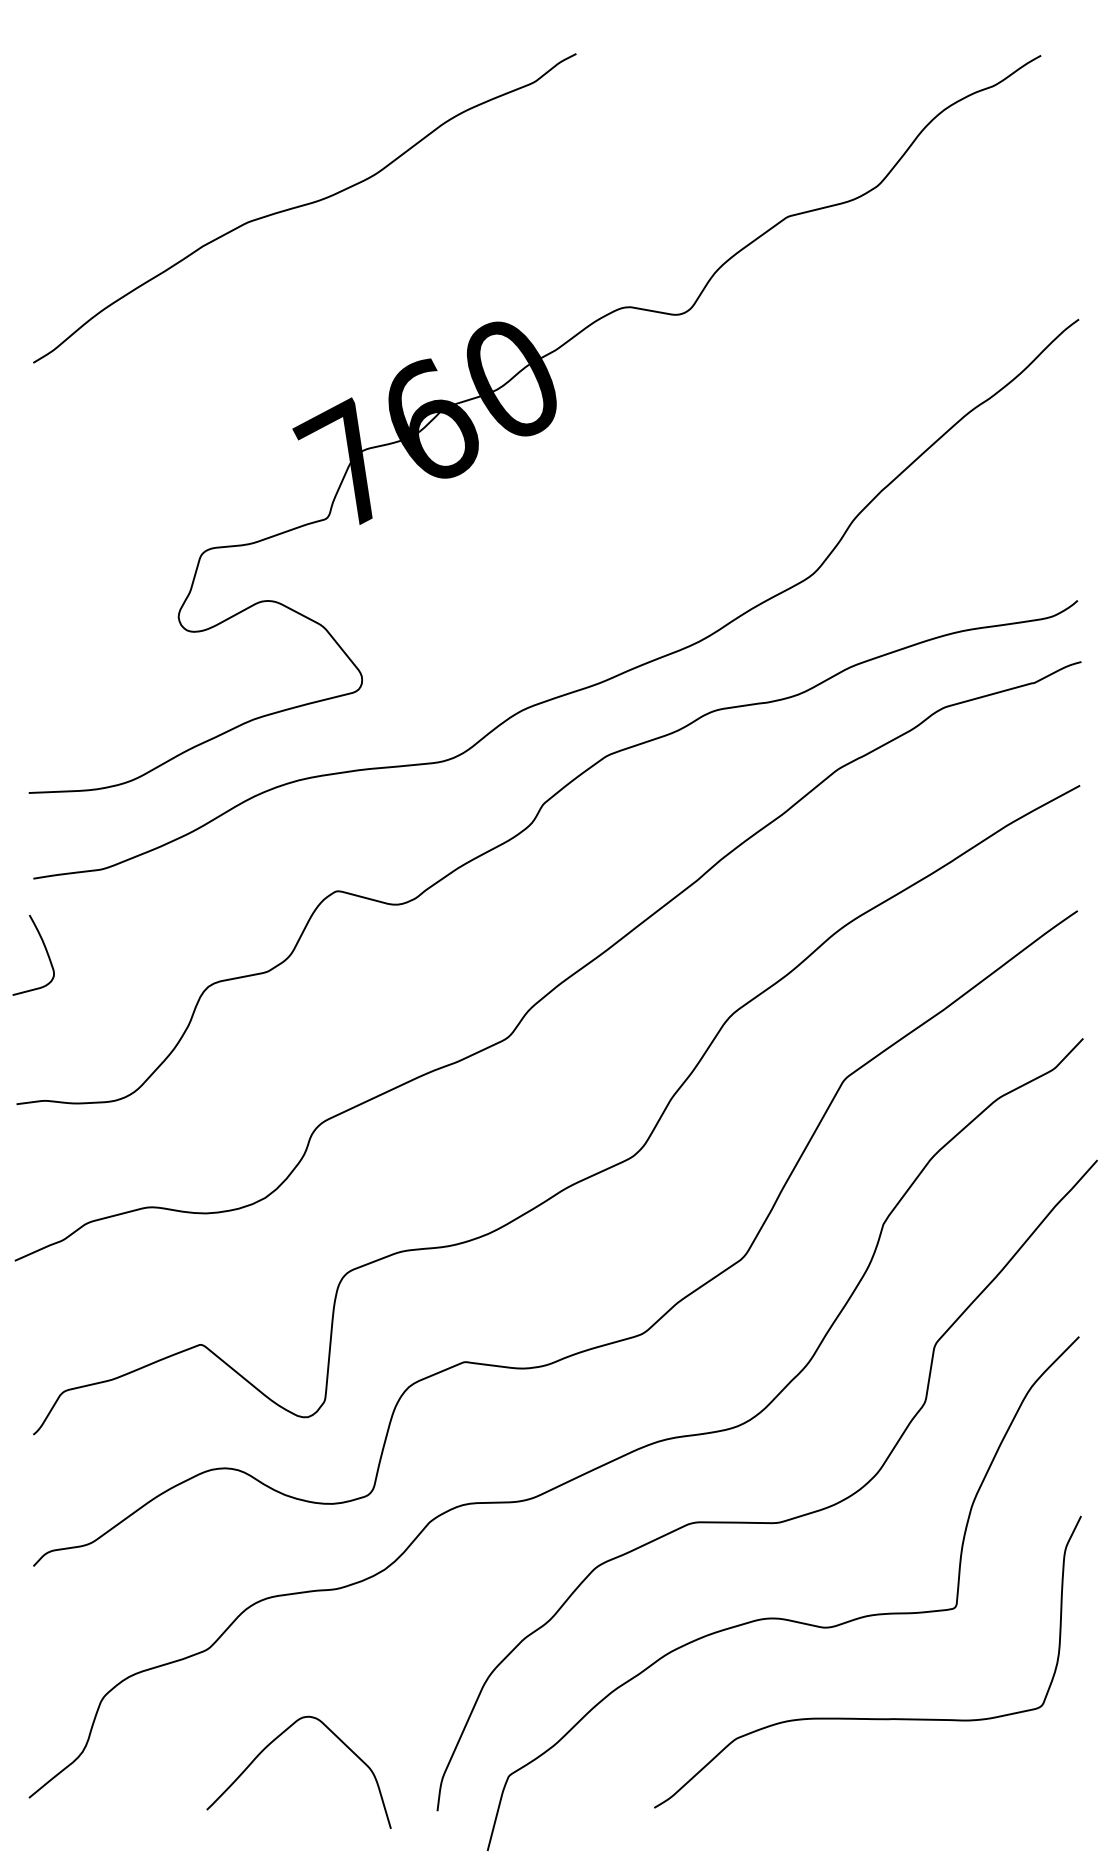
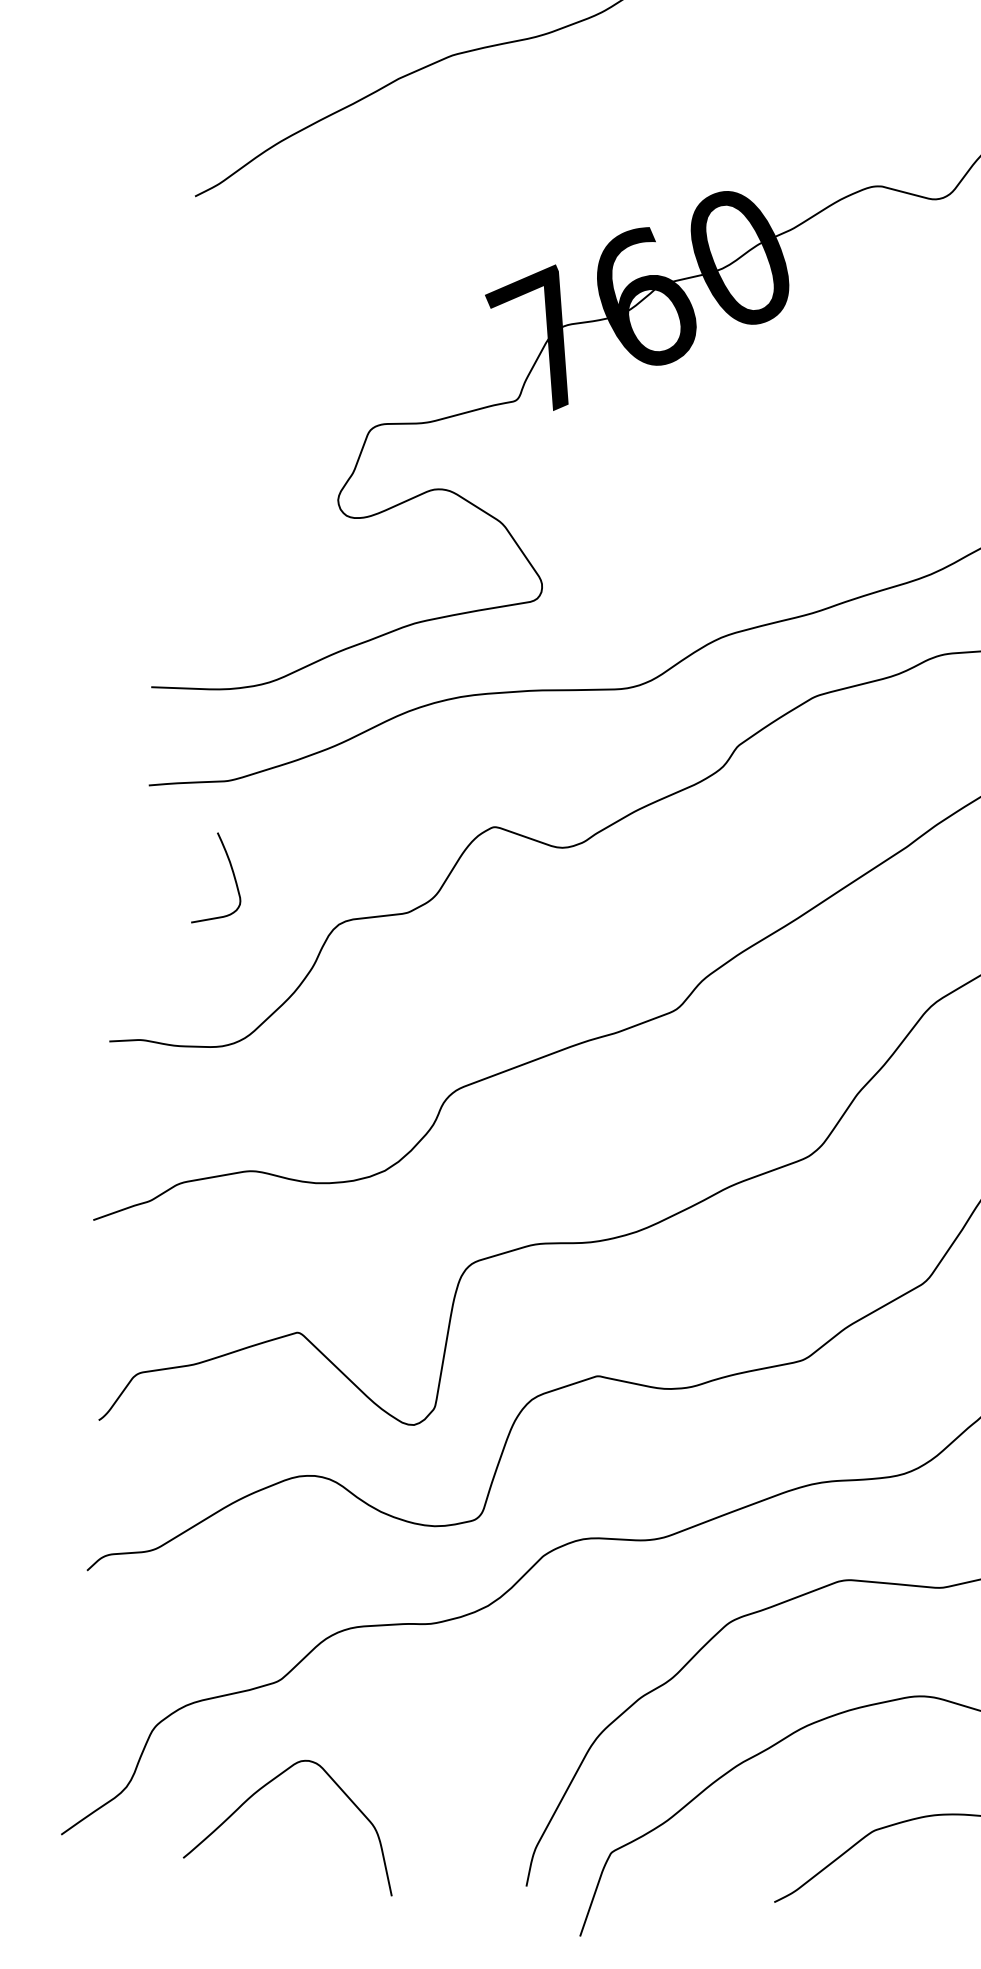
curve: (44, 948) -> (231, 872), moved
curve: (274, 1741) -> (266, 1786), moved

